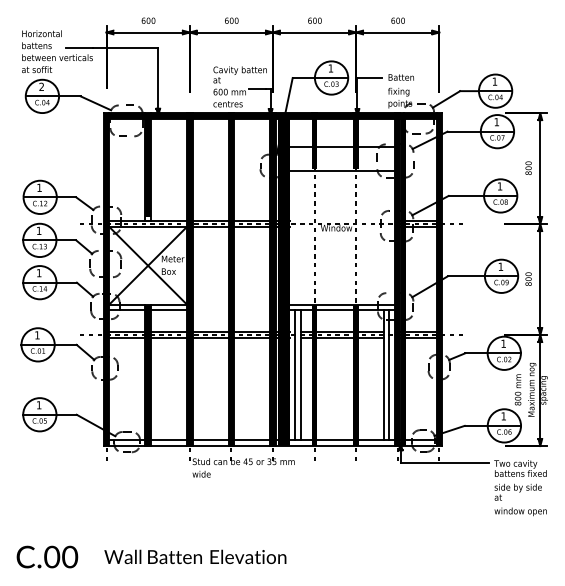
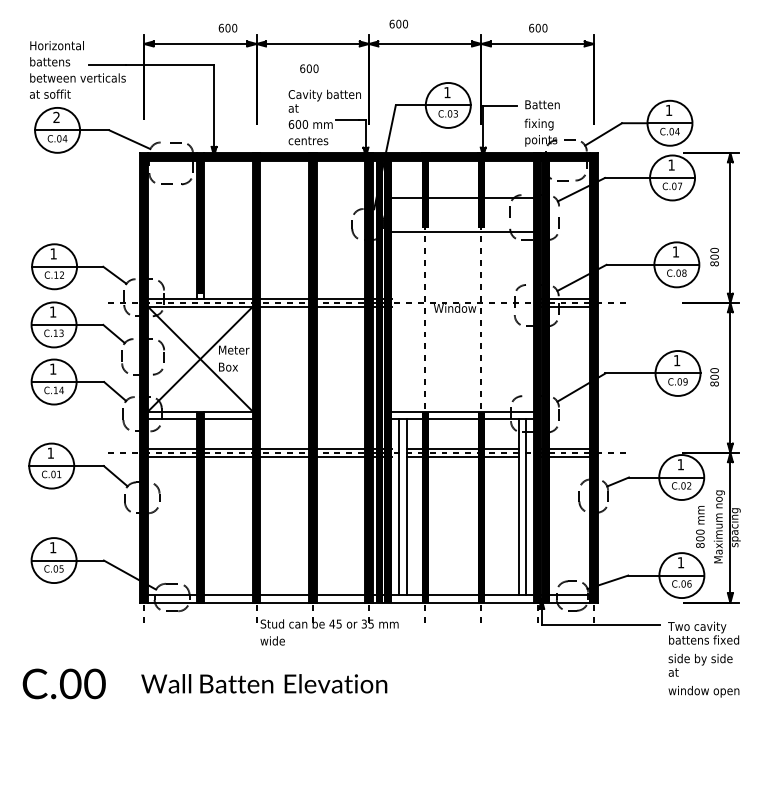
text: (148, 20) -> (227, 27), moved
text: (231, 20) -> (309, 68), moved
text: (314, 20) -> (398, 23), moved
text: (528, 167) -> (714, 256), moved
text: (151, 556) -> (204, 683), moved

